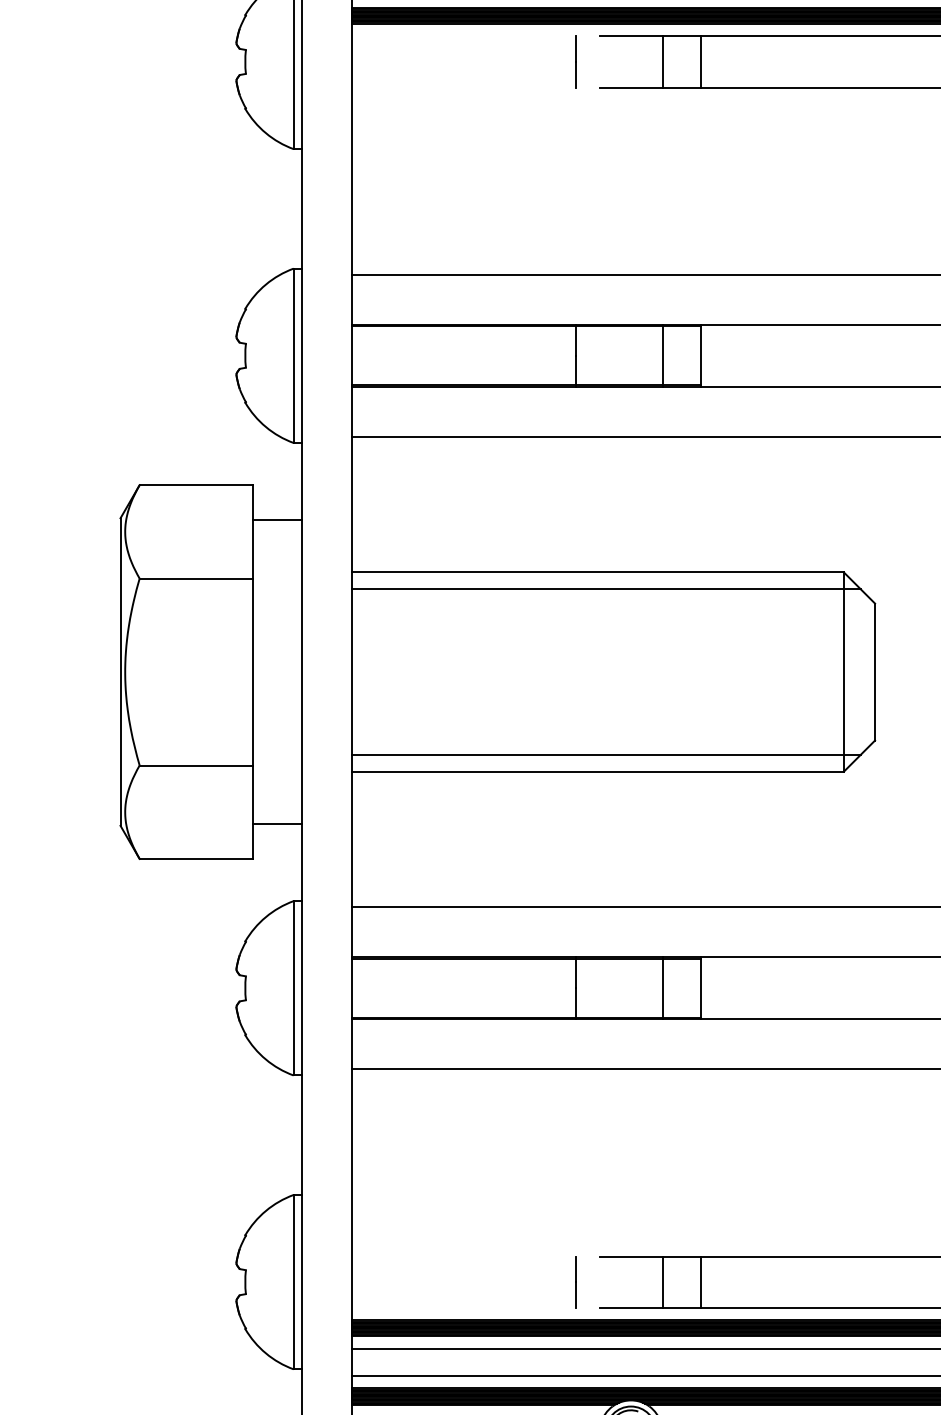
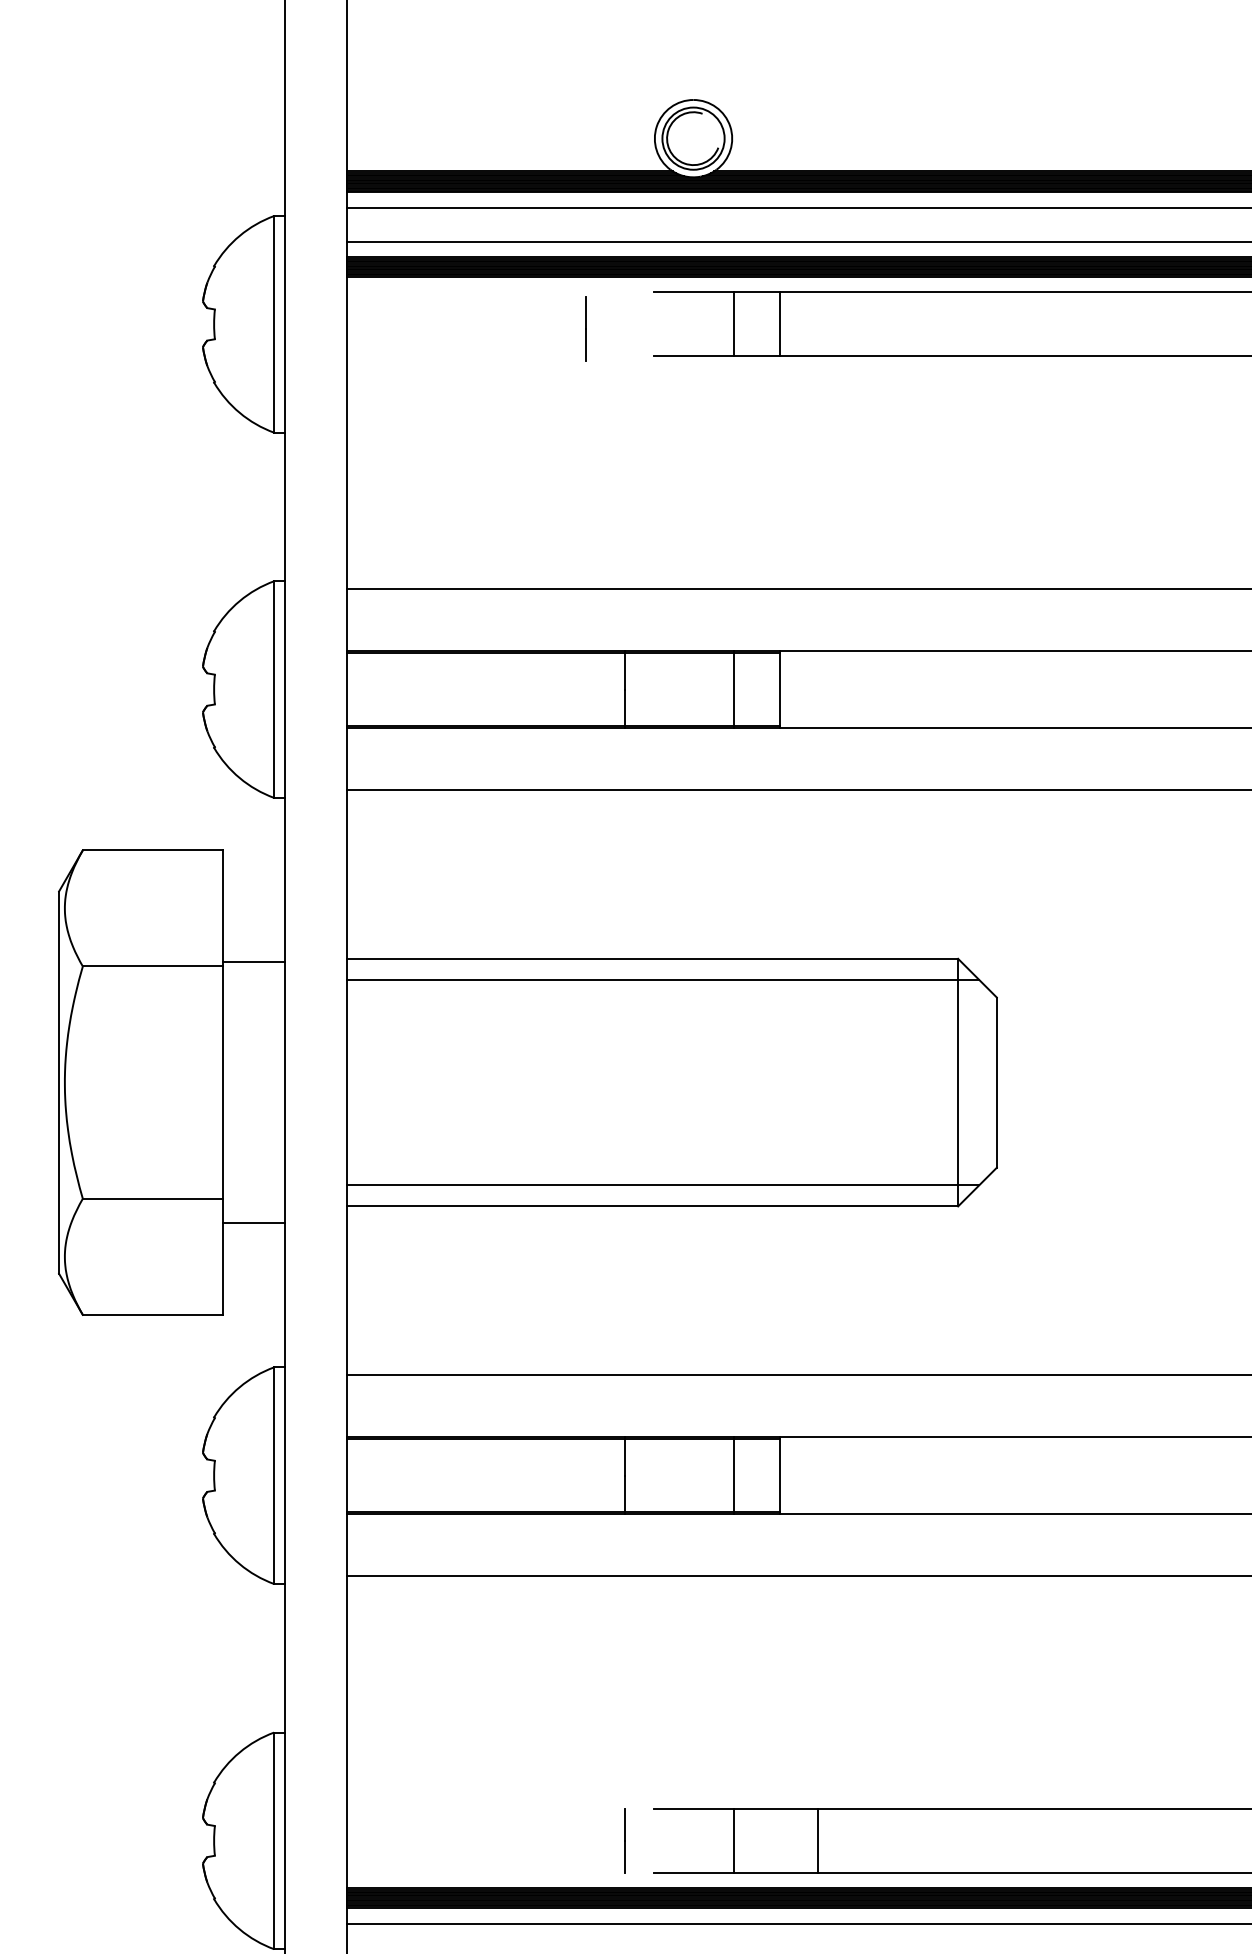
line: (575, 61) -> (585, 328), moved
line: (277, 519) -> (254, 961), moved
line: (277, 824) -> (254, 1223), moved
line: (701, 1281) -> (818, 1840), moved

